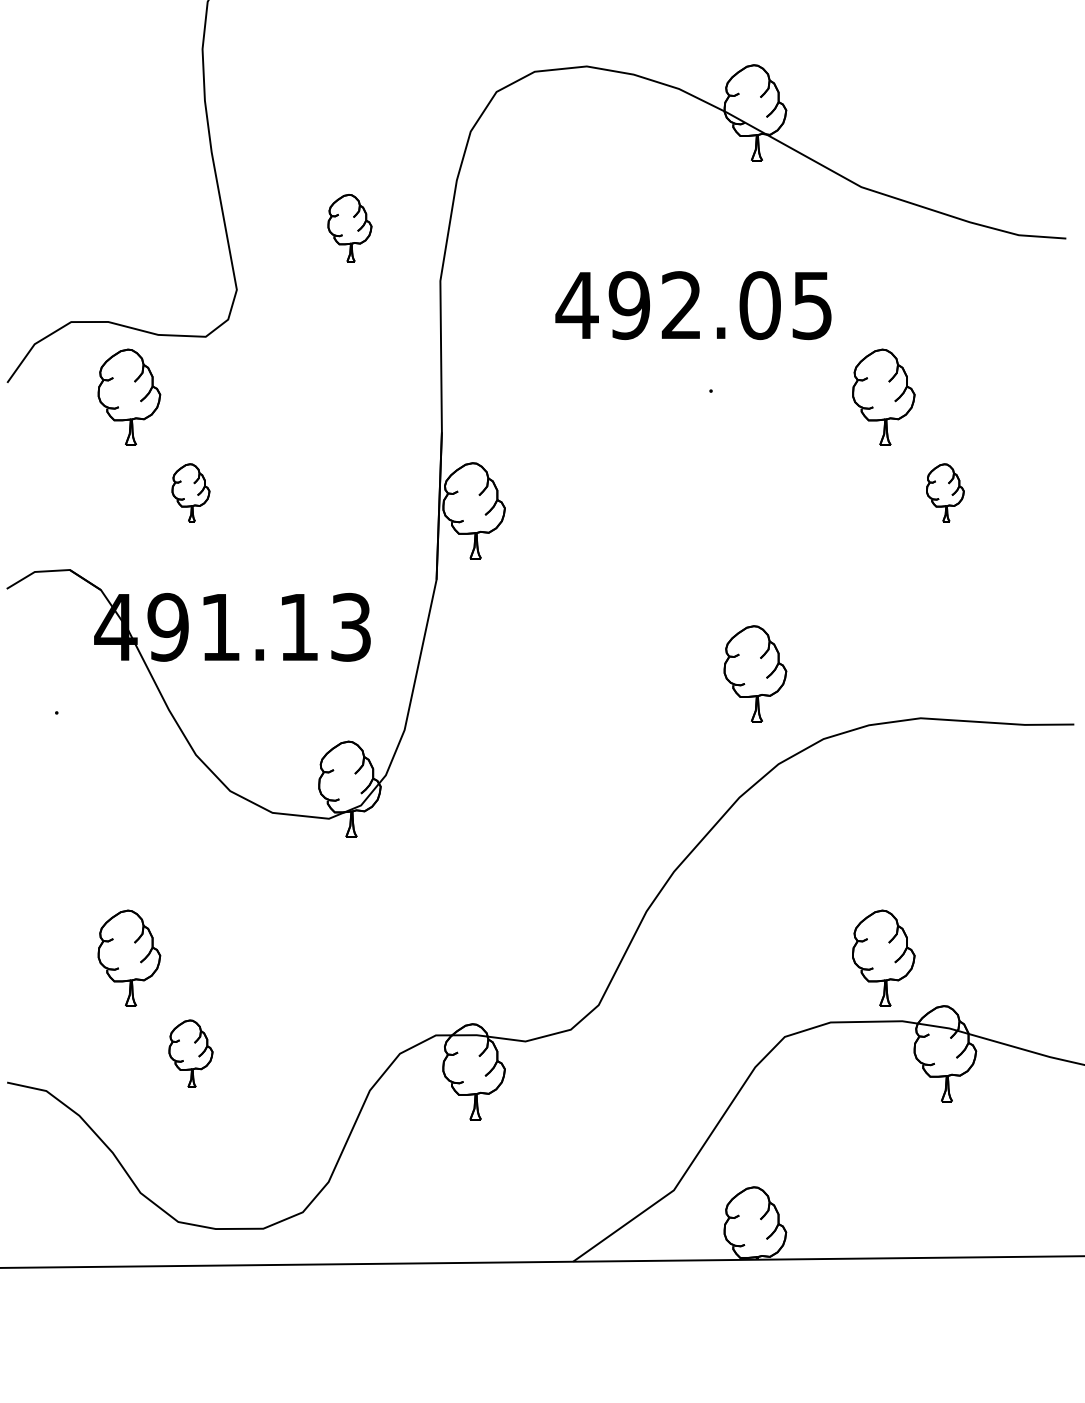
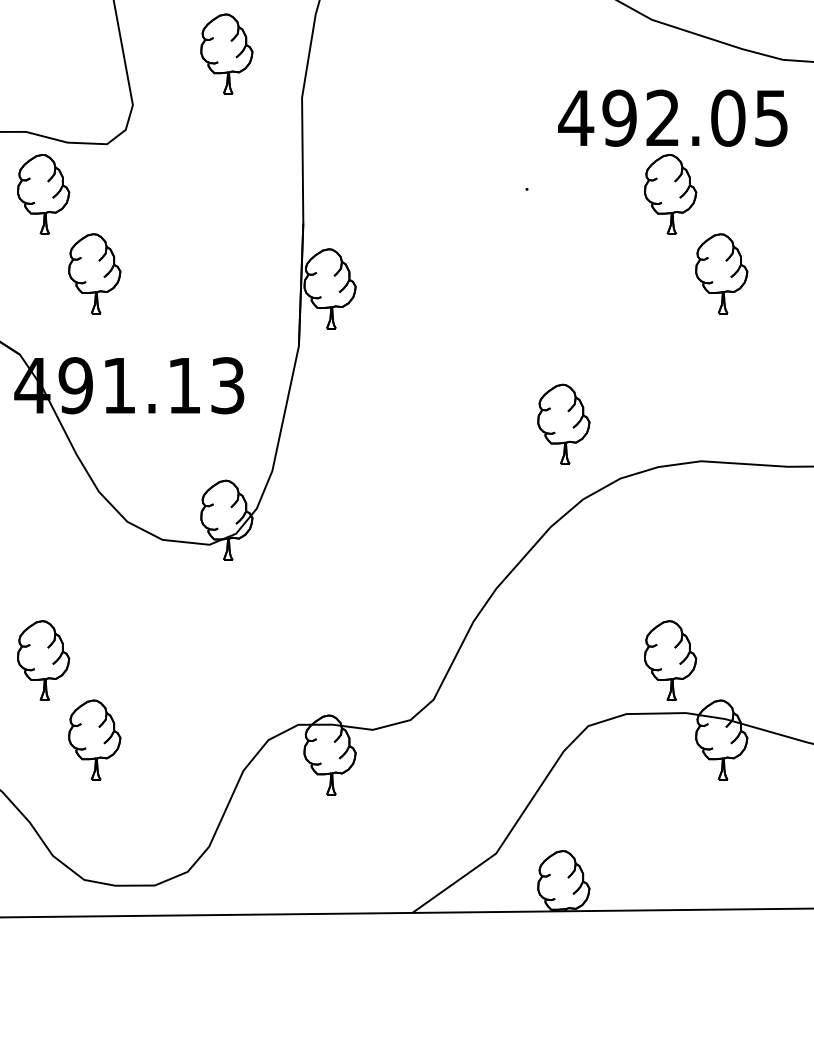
part: (349, 227) -> (226, 53), size x1.43
text: (693, 305) -> (672, 118), moved
part: (190, 492) -> (94, 273), size x1.67
part: (945, 492) -> (721, 273), size x1.67
part: (190, 1053) -> (94, 739), size x1.43

